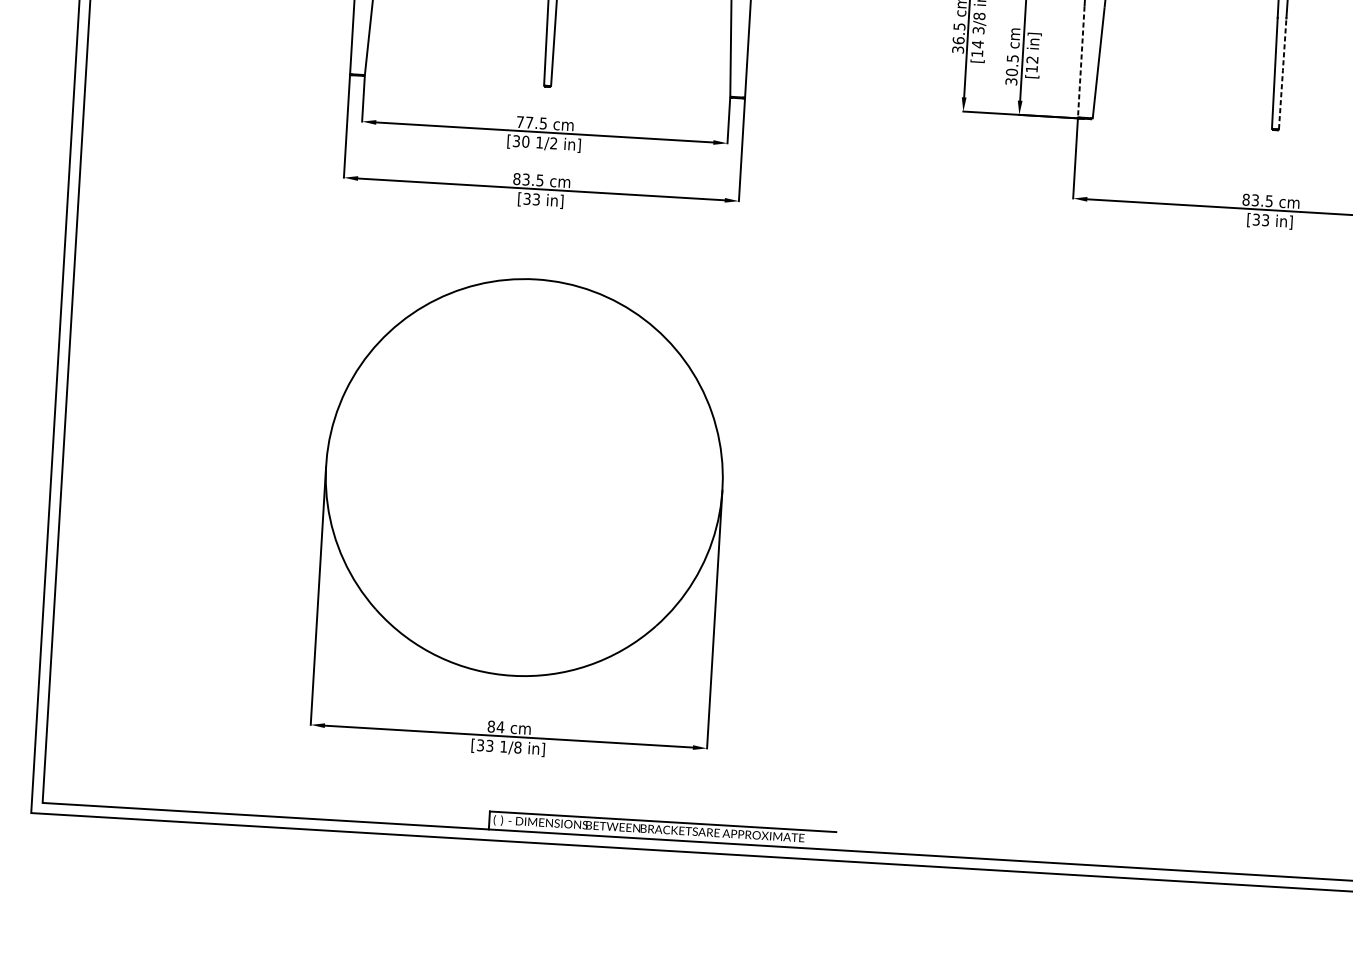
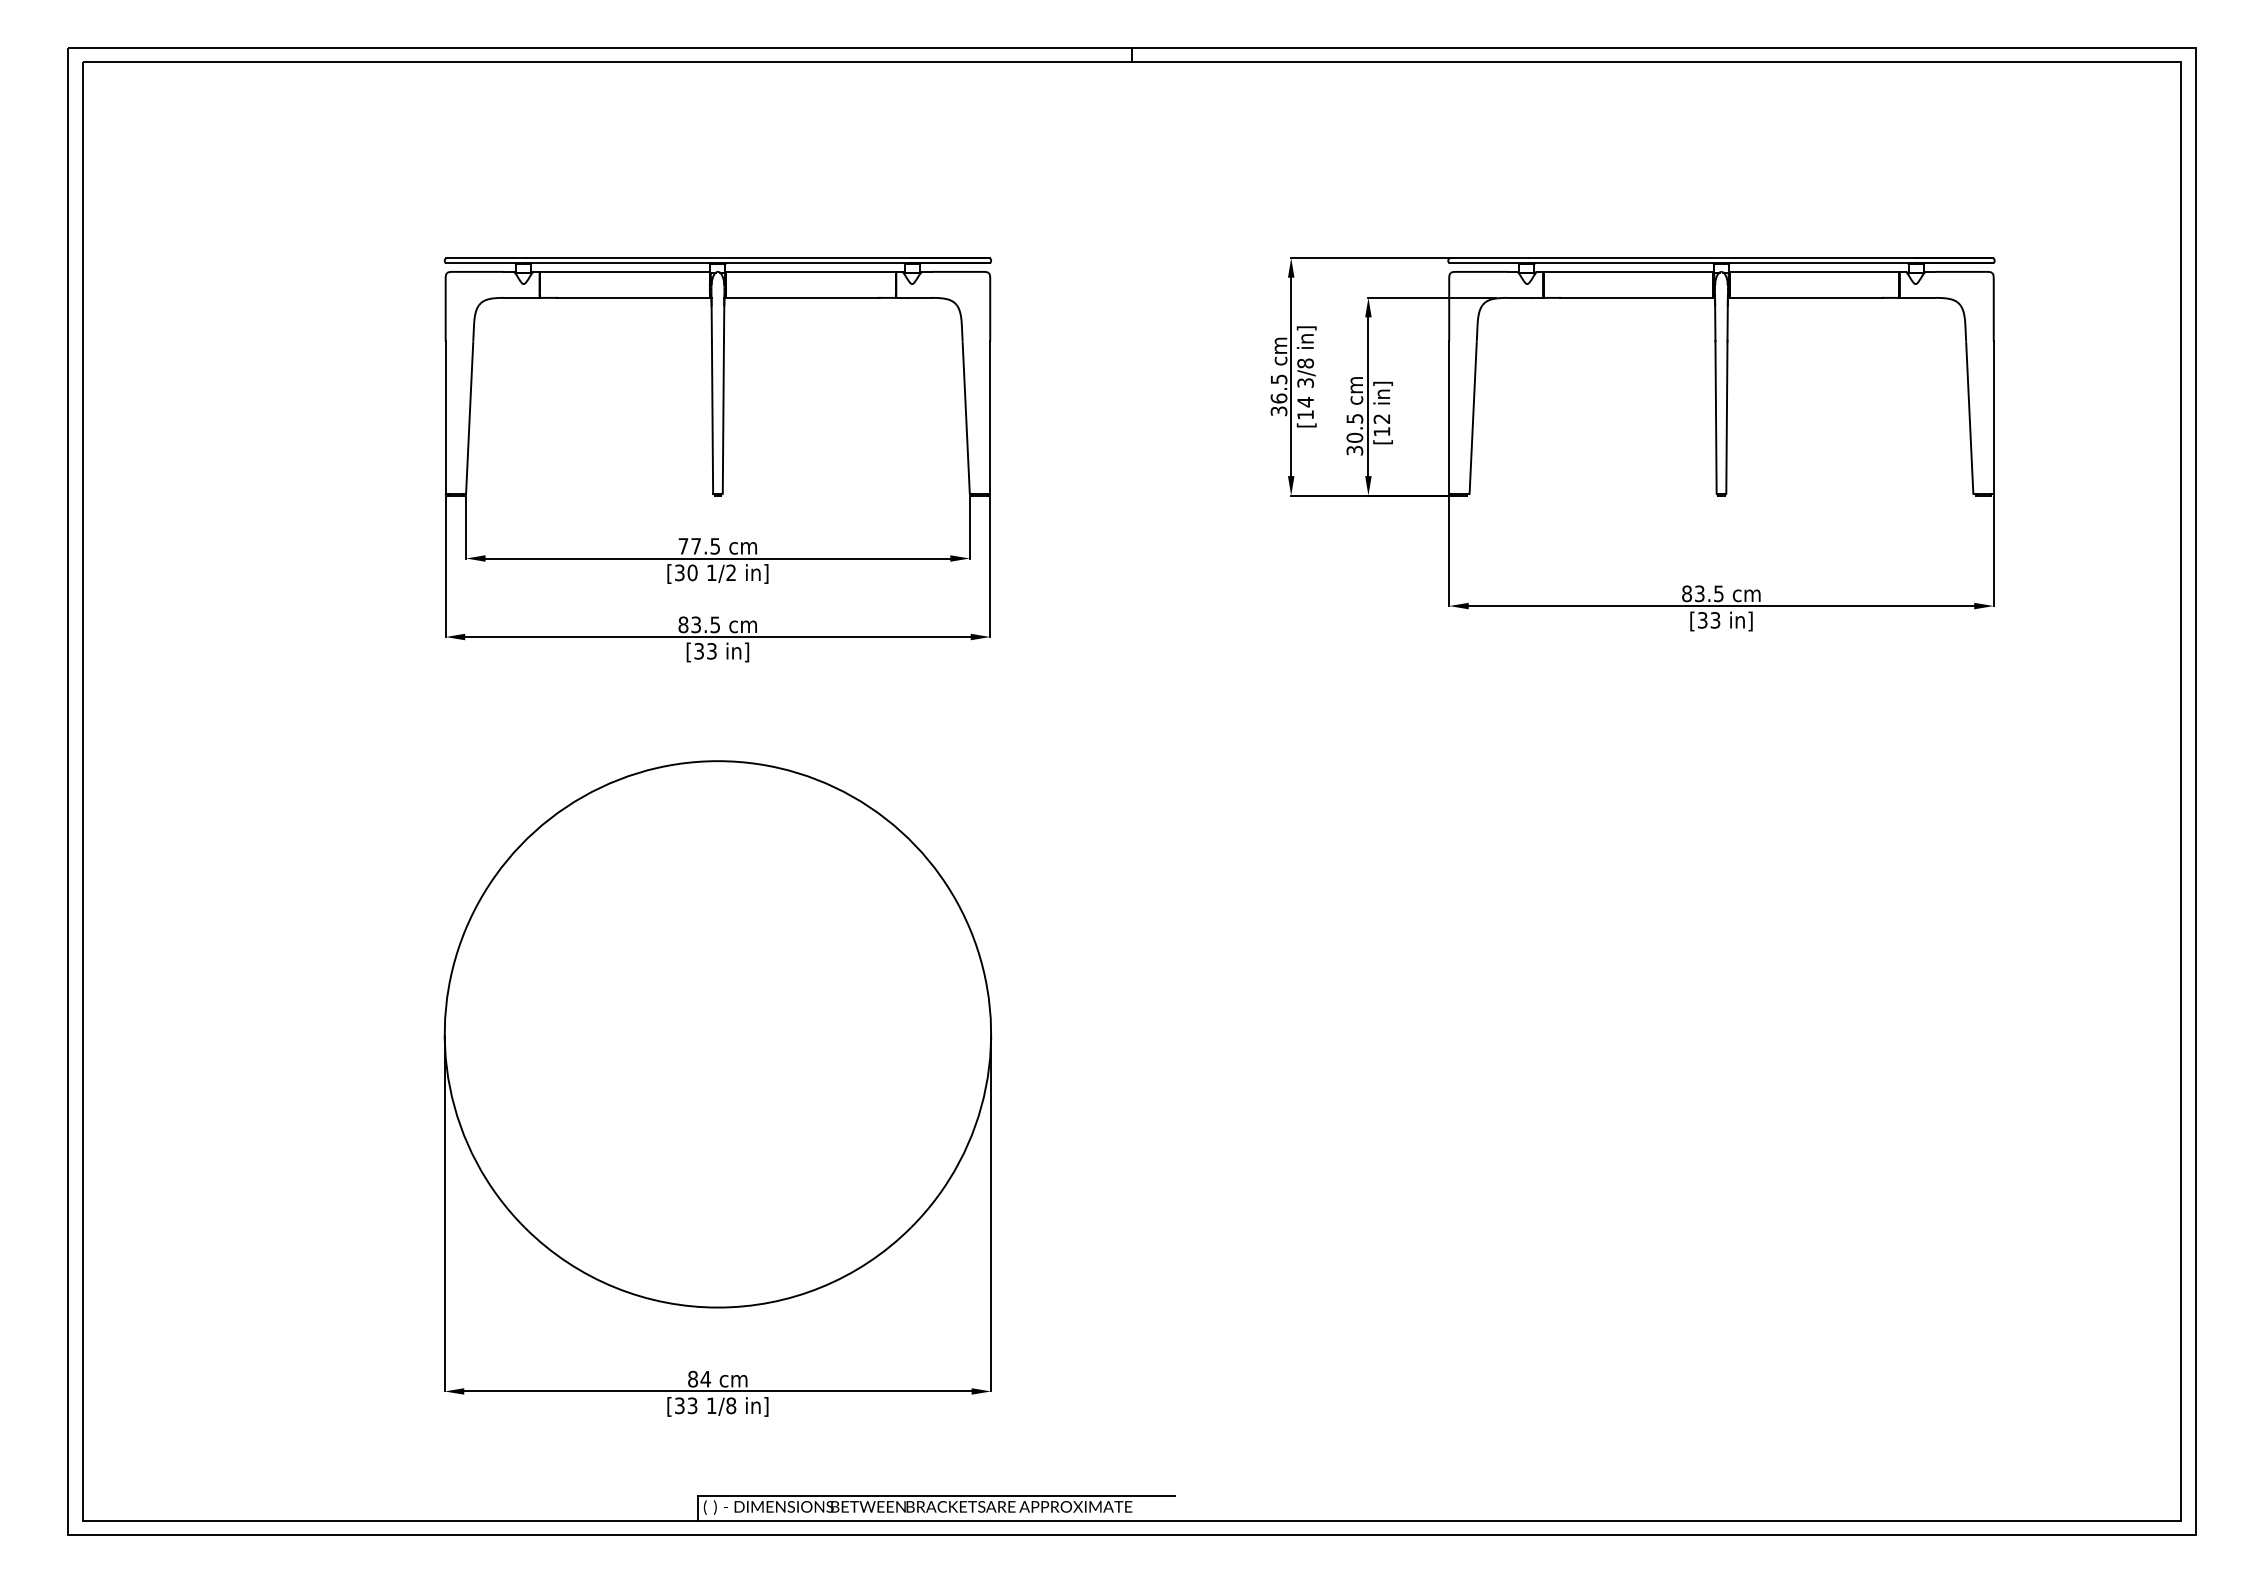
line: (1081, 62) -> (1449, 418), dashed -> solid
line: (1282, 73) -> (1726, 417), dashed -> solid

